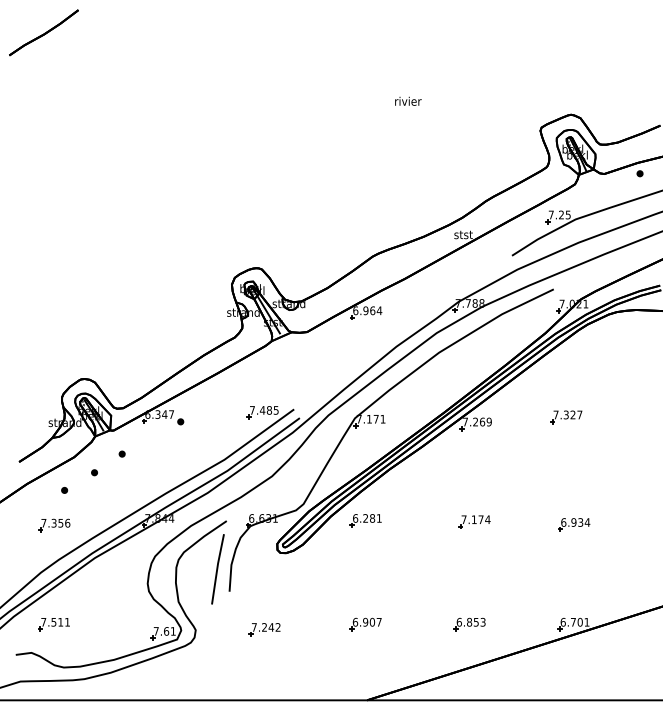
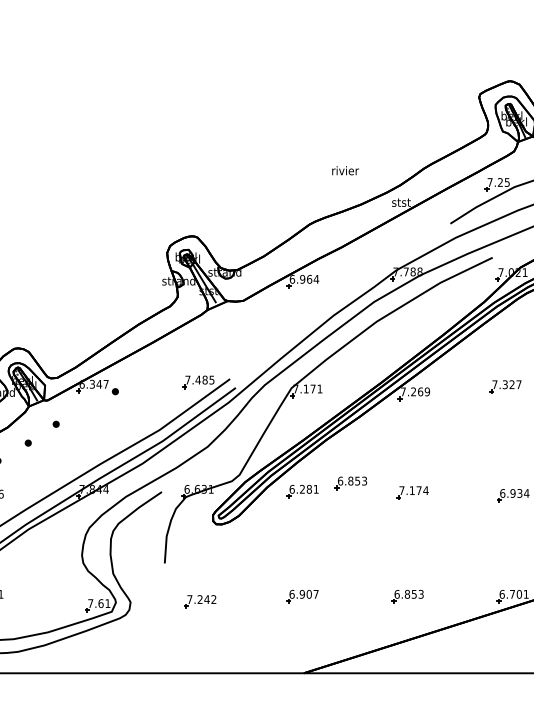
text: (408, 100) -> (345, 169), moved
part: (413, 512) -> (350, 483), added
line: (217, 569) -> (152, 540), removed

